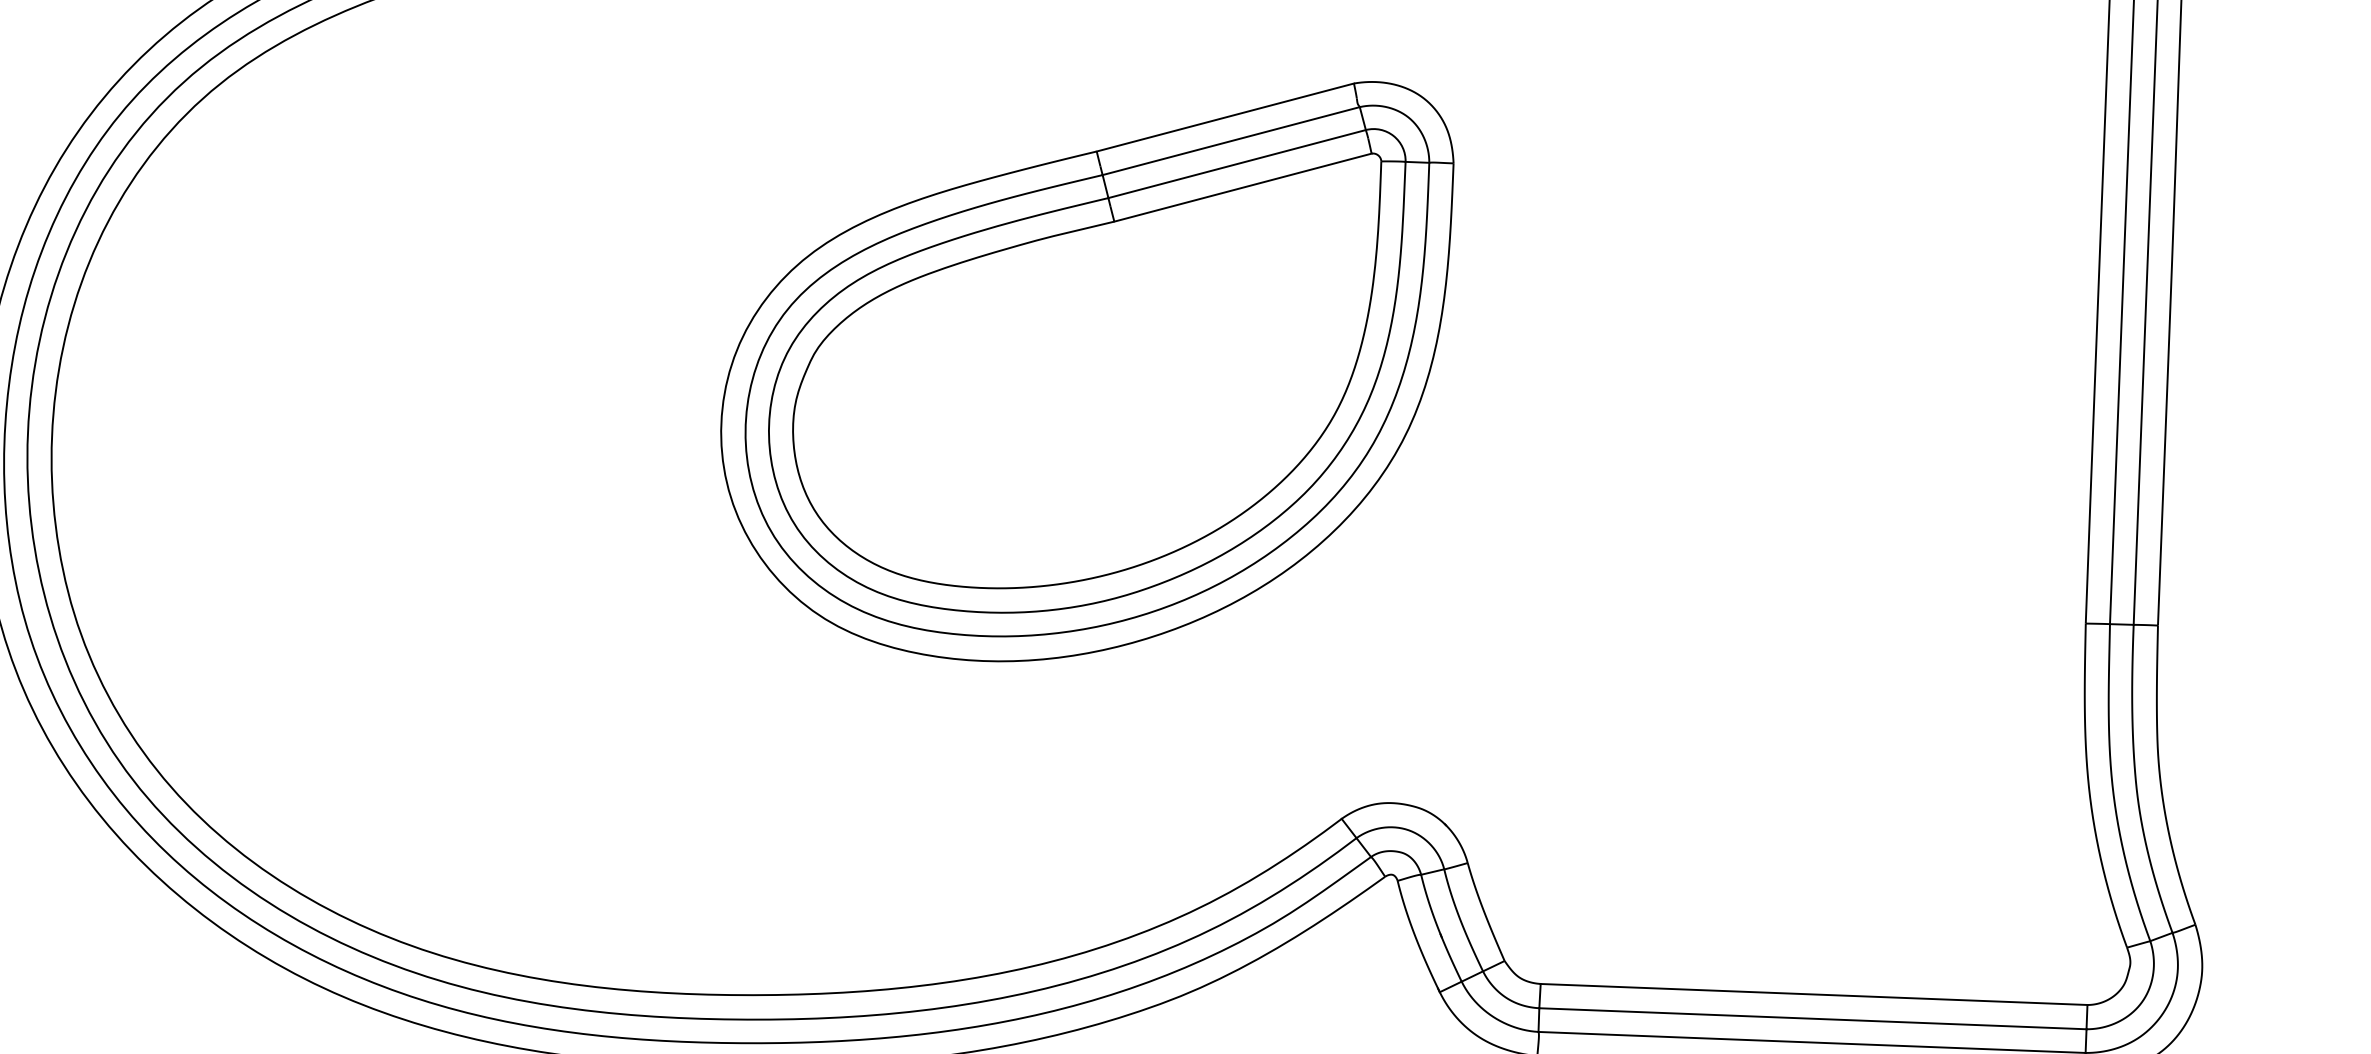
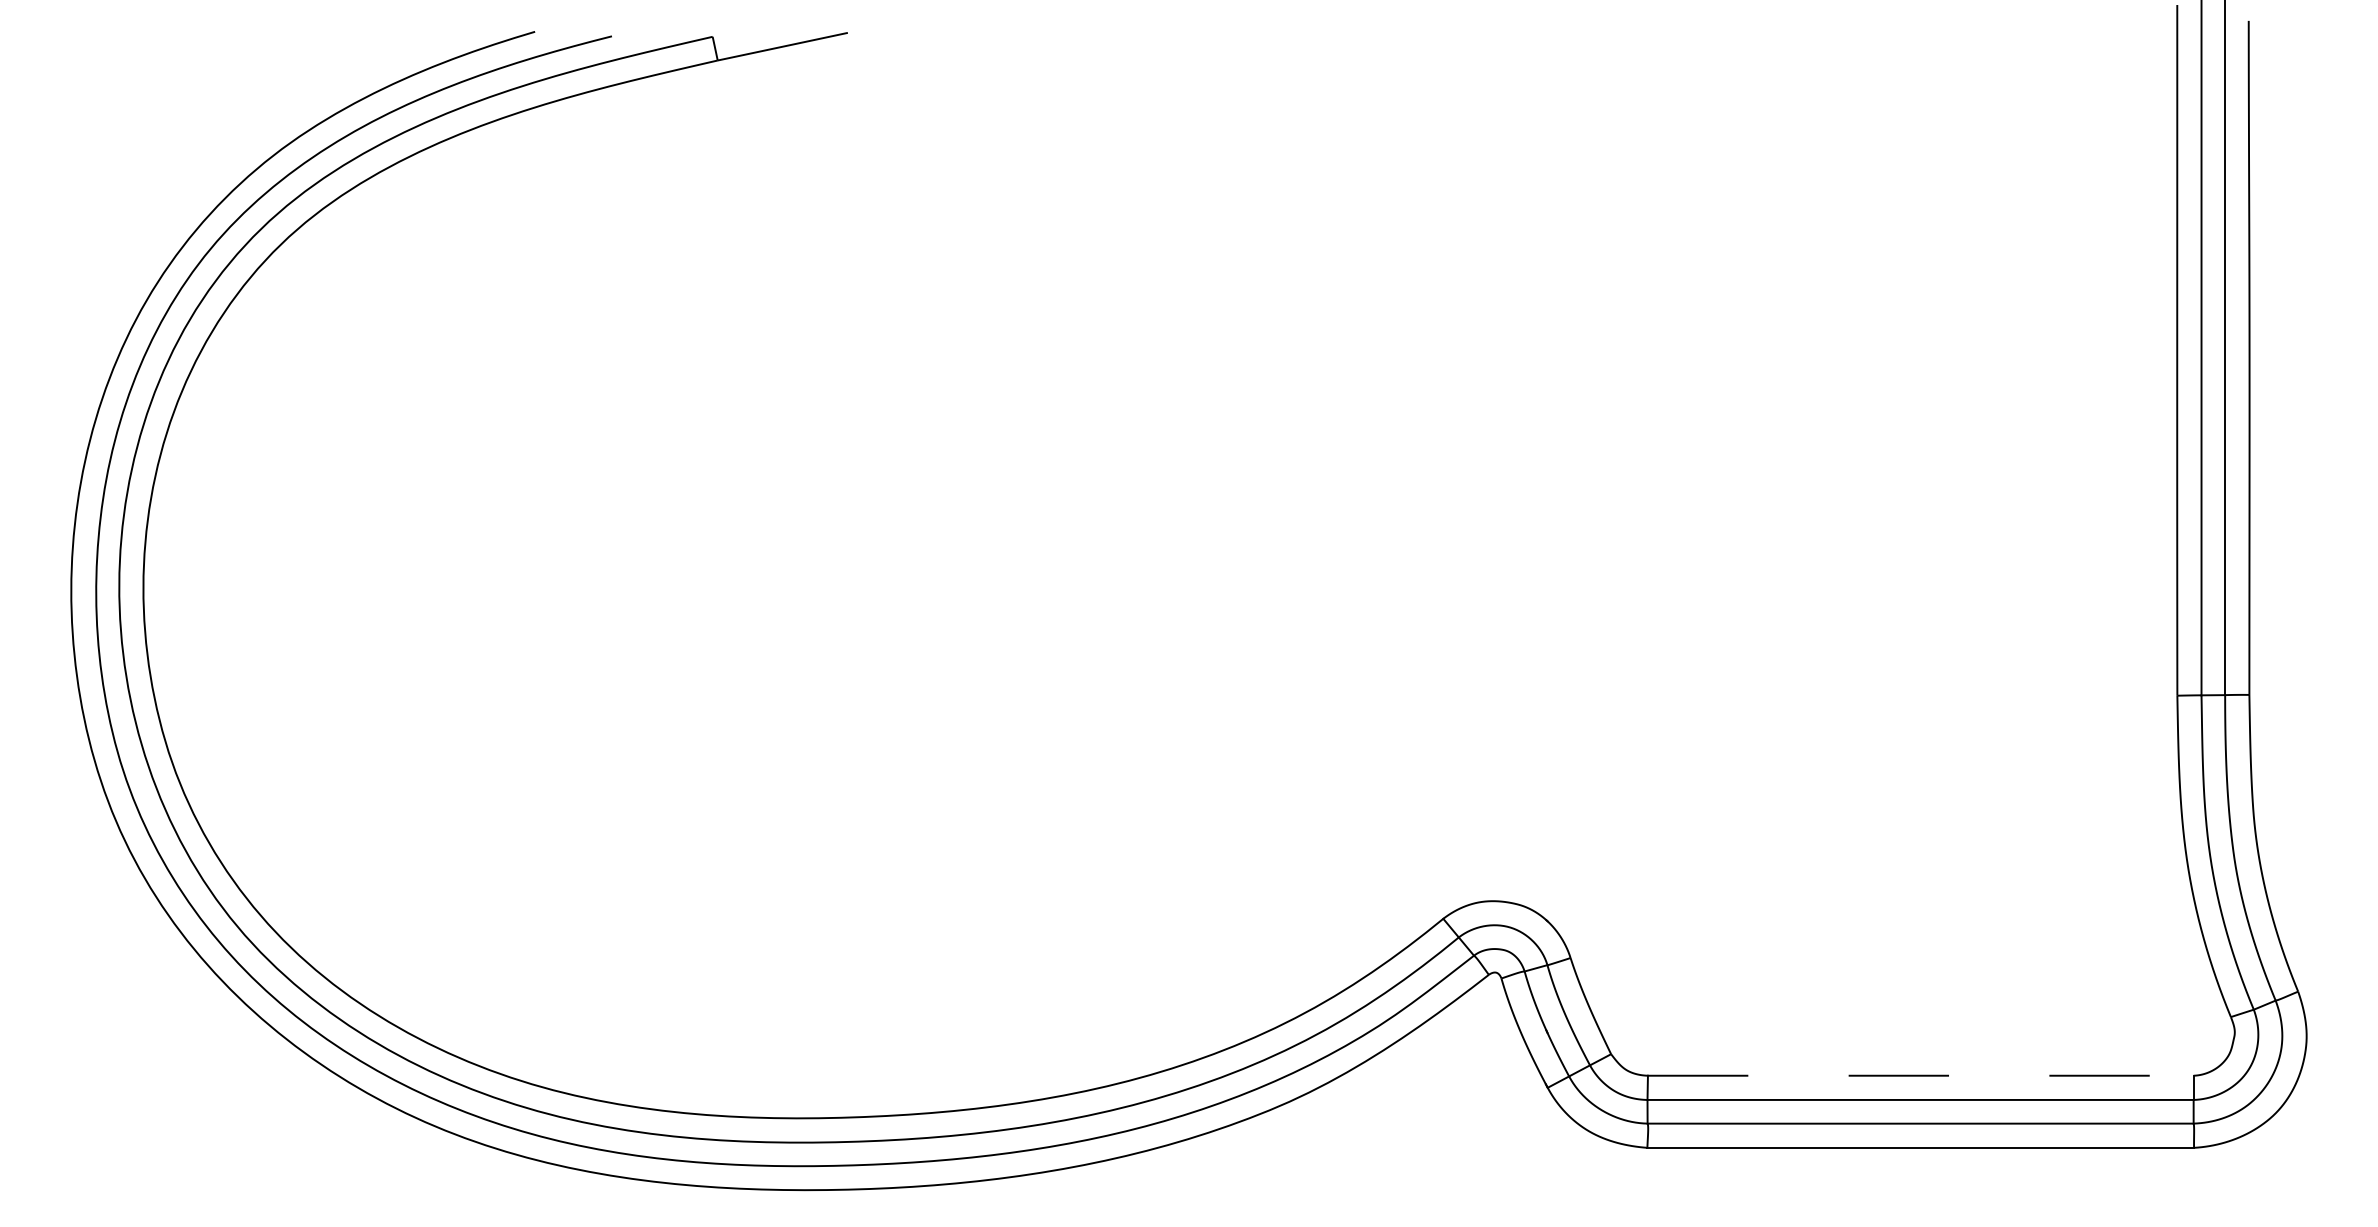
part: (1084, 368) -> (1169, 479), removed
line: (1813, 994) -> (1920, 1075), solid -> dashed

